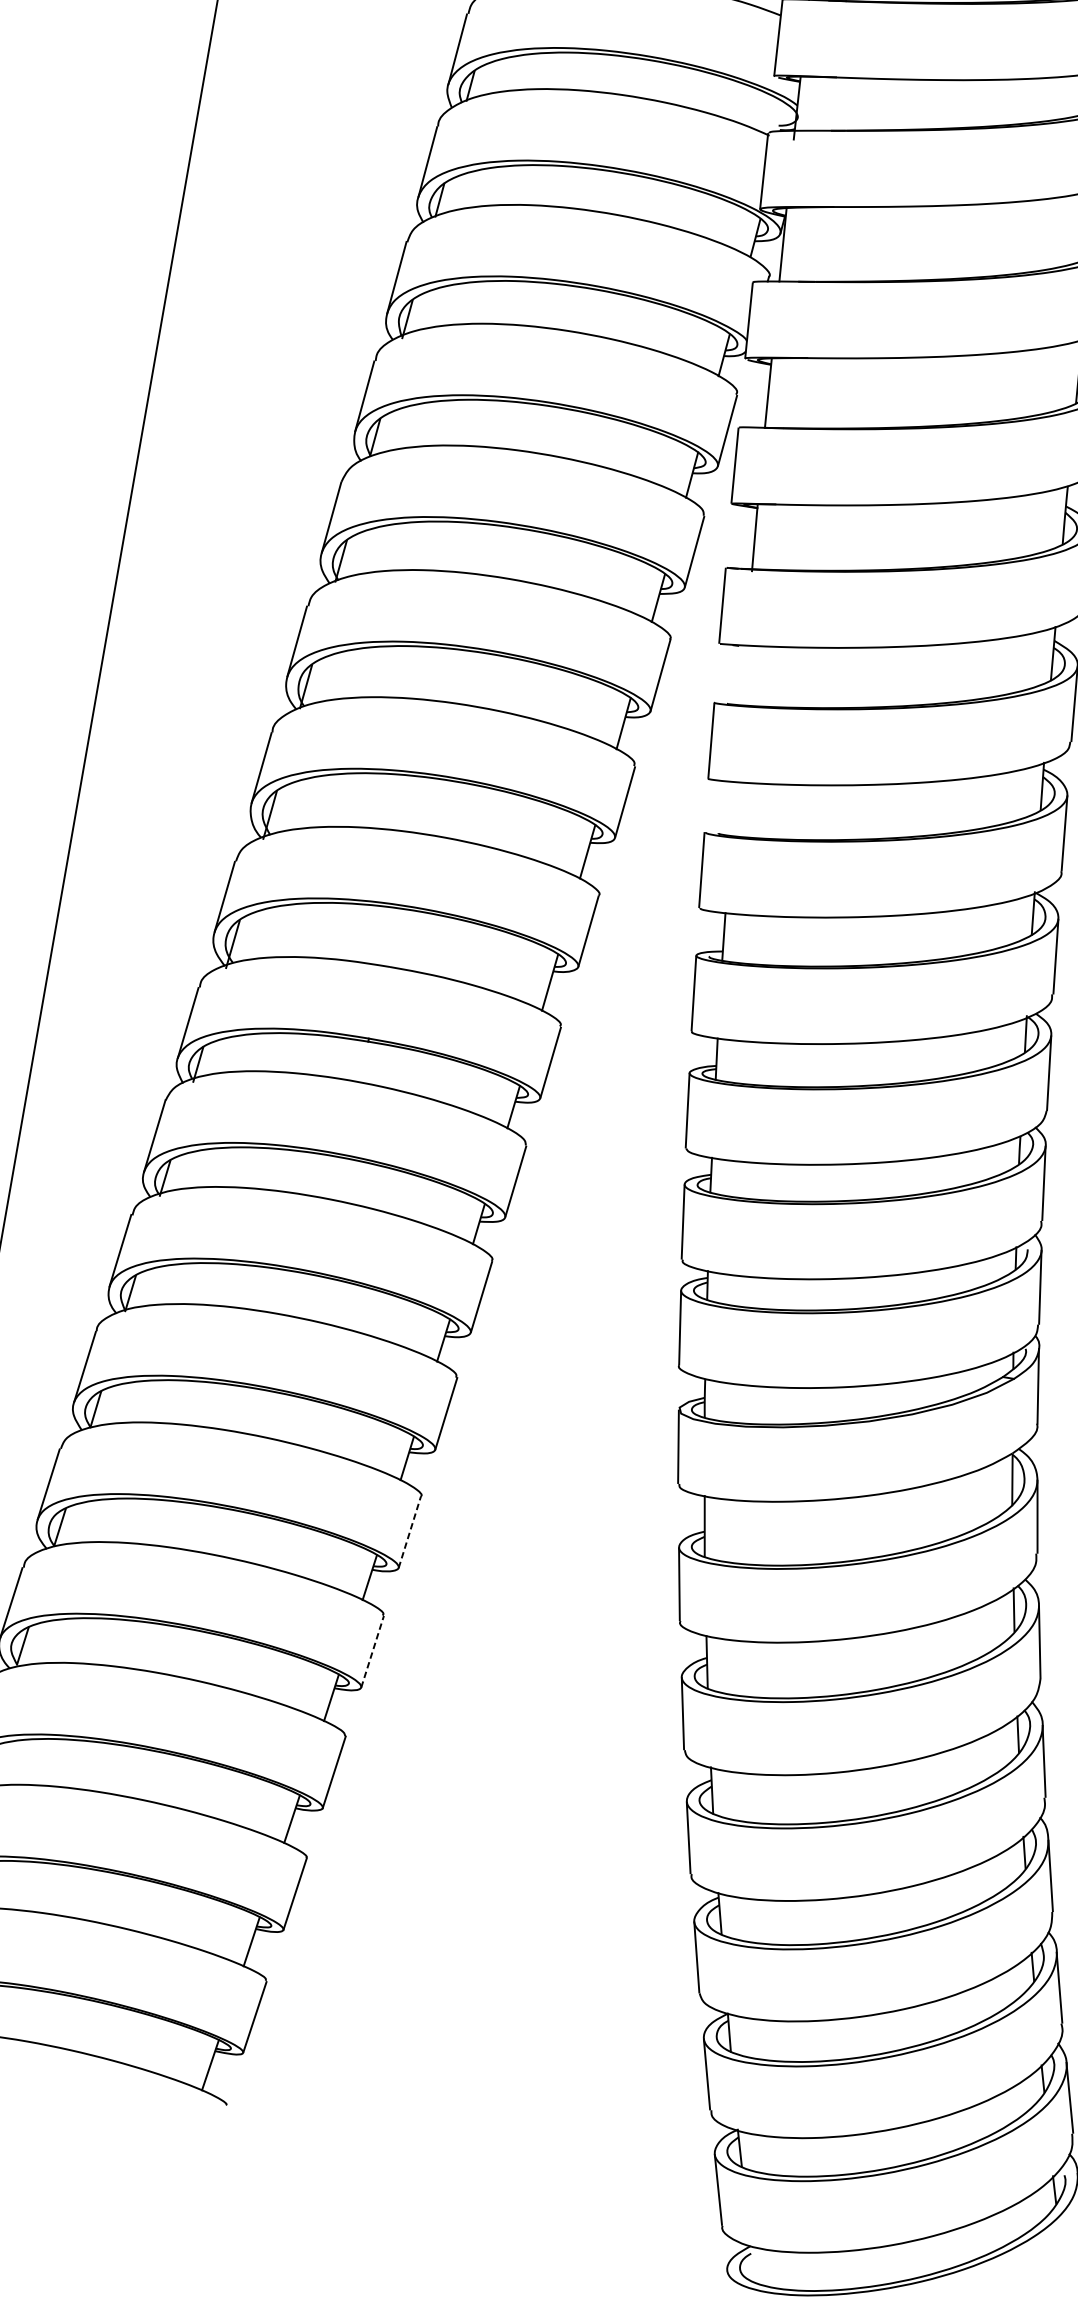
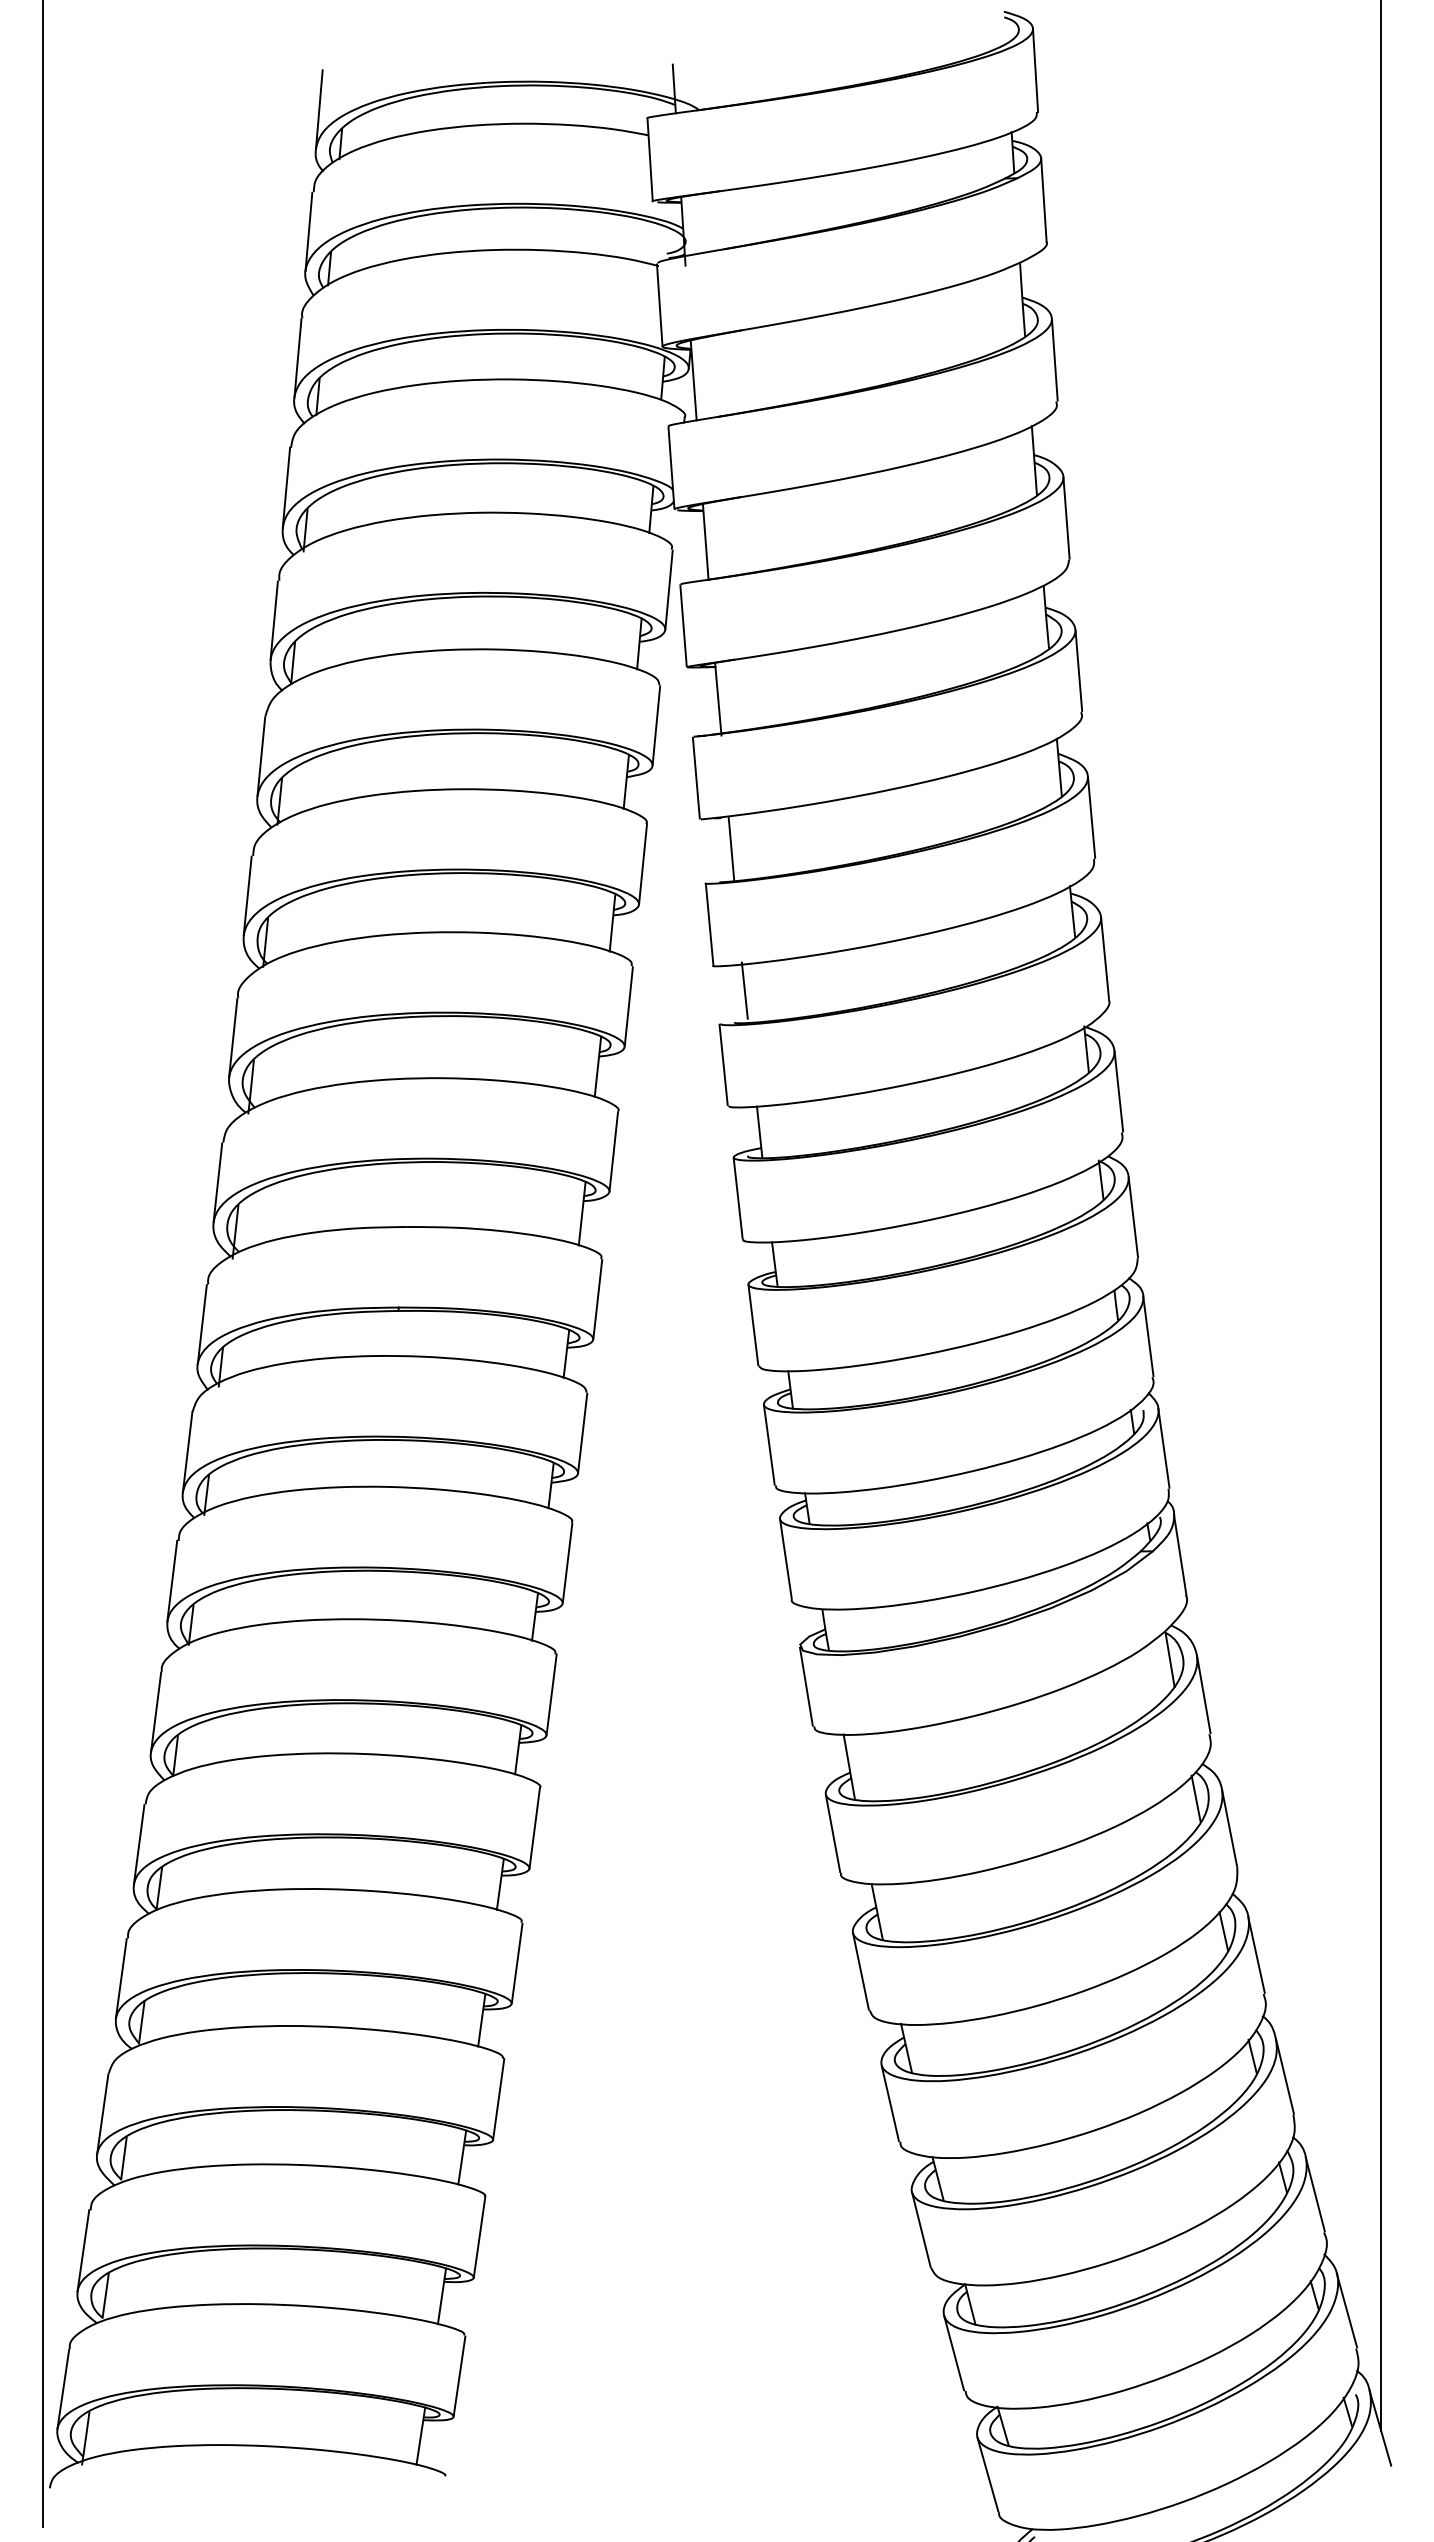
line: (743, 675) -> (731, 848), added
line: (732, 805) -> (744, 990), added
line: (409, 1532) -> (534, 1828), dashed -> solid
line: (372, 1652) -> (517, 1963), dashed -> solid

